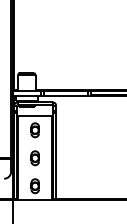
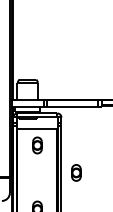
part: (34, 158) -> (75, 173), moved

